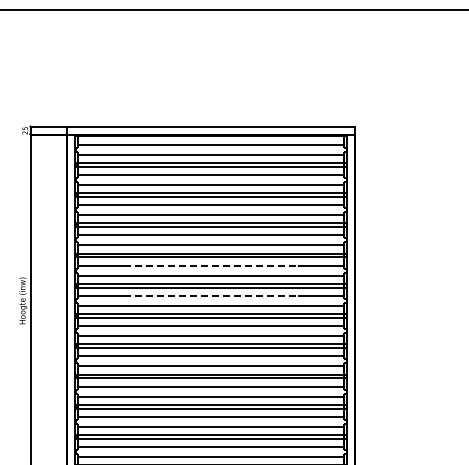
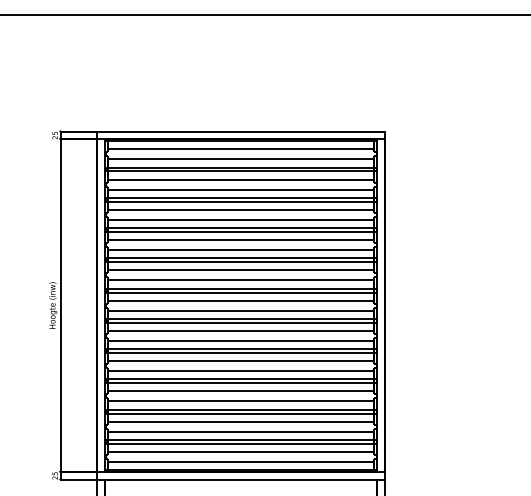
line: (211, 265) -> (241, 270), dashed -> solid
line: (211, 295) -> (241, 300), dashed -> solid

